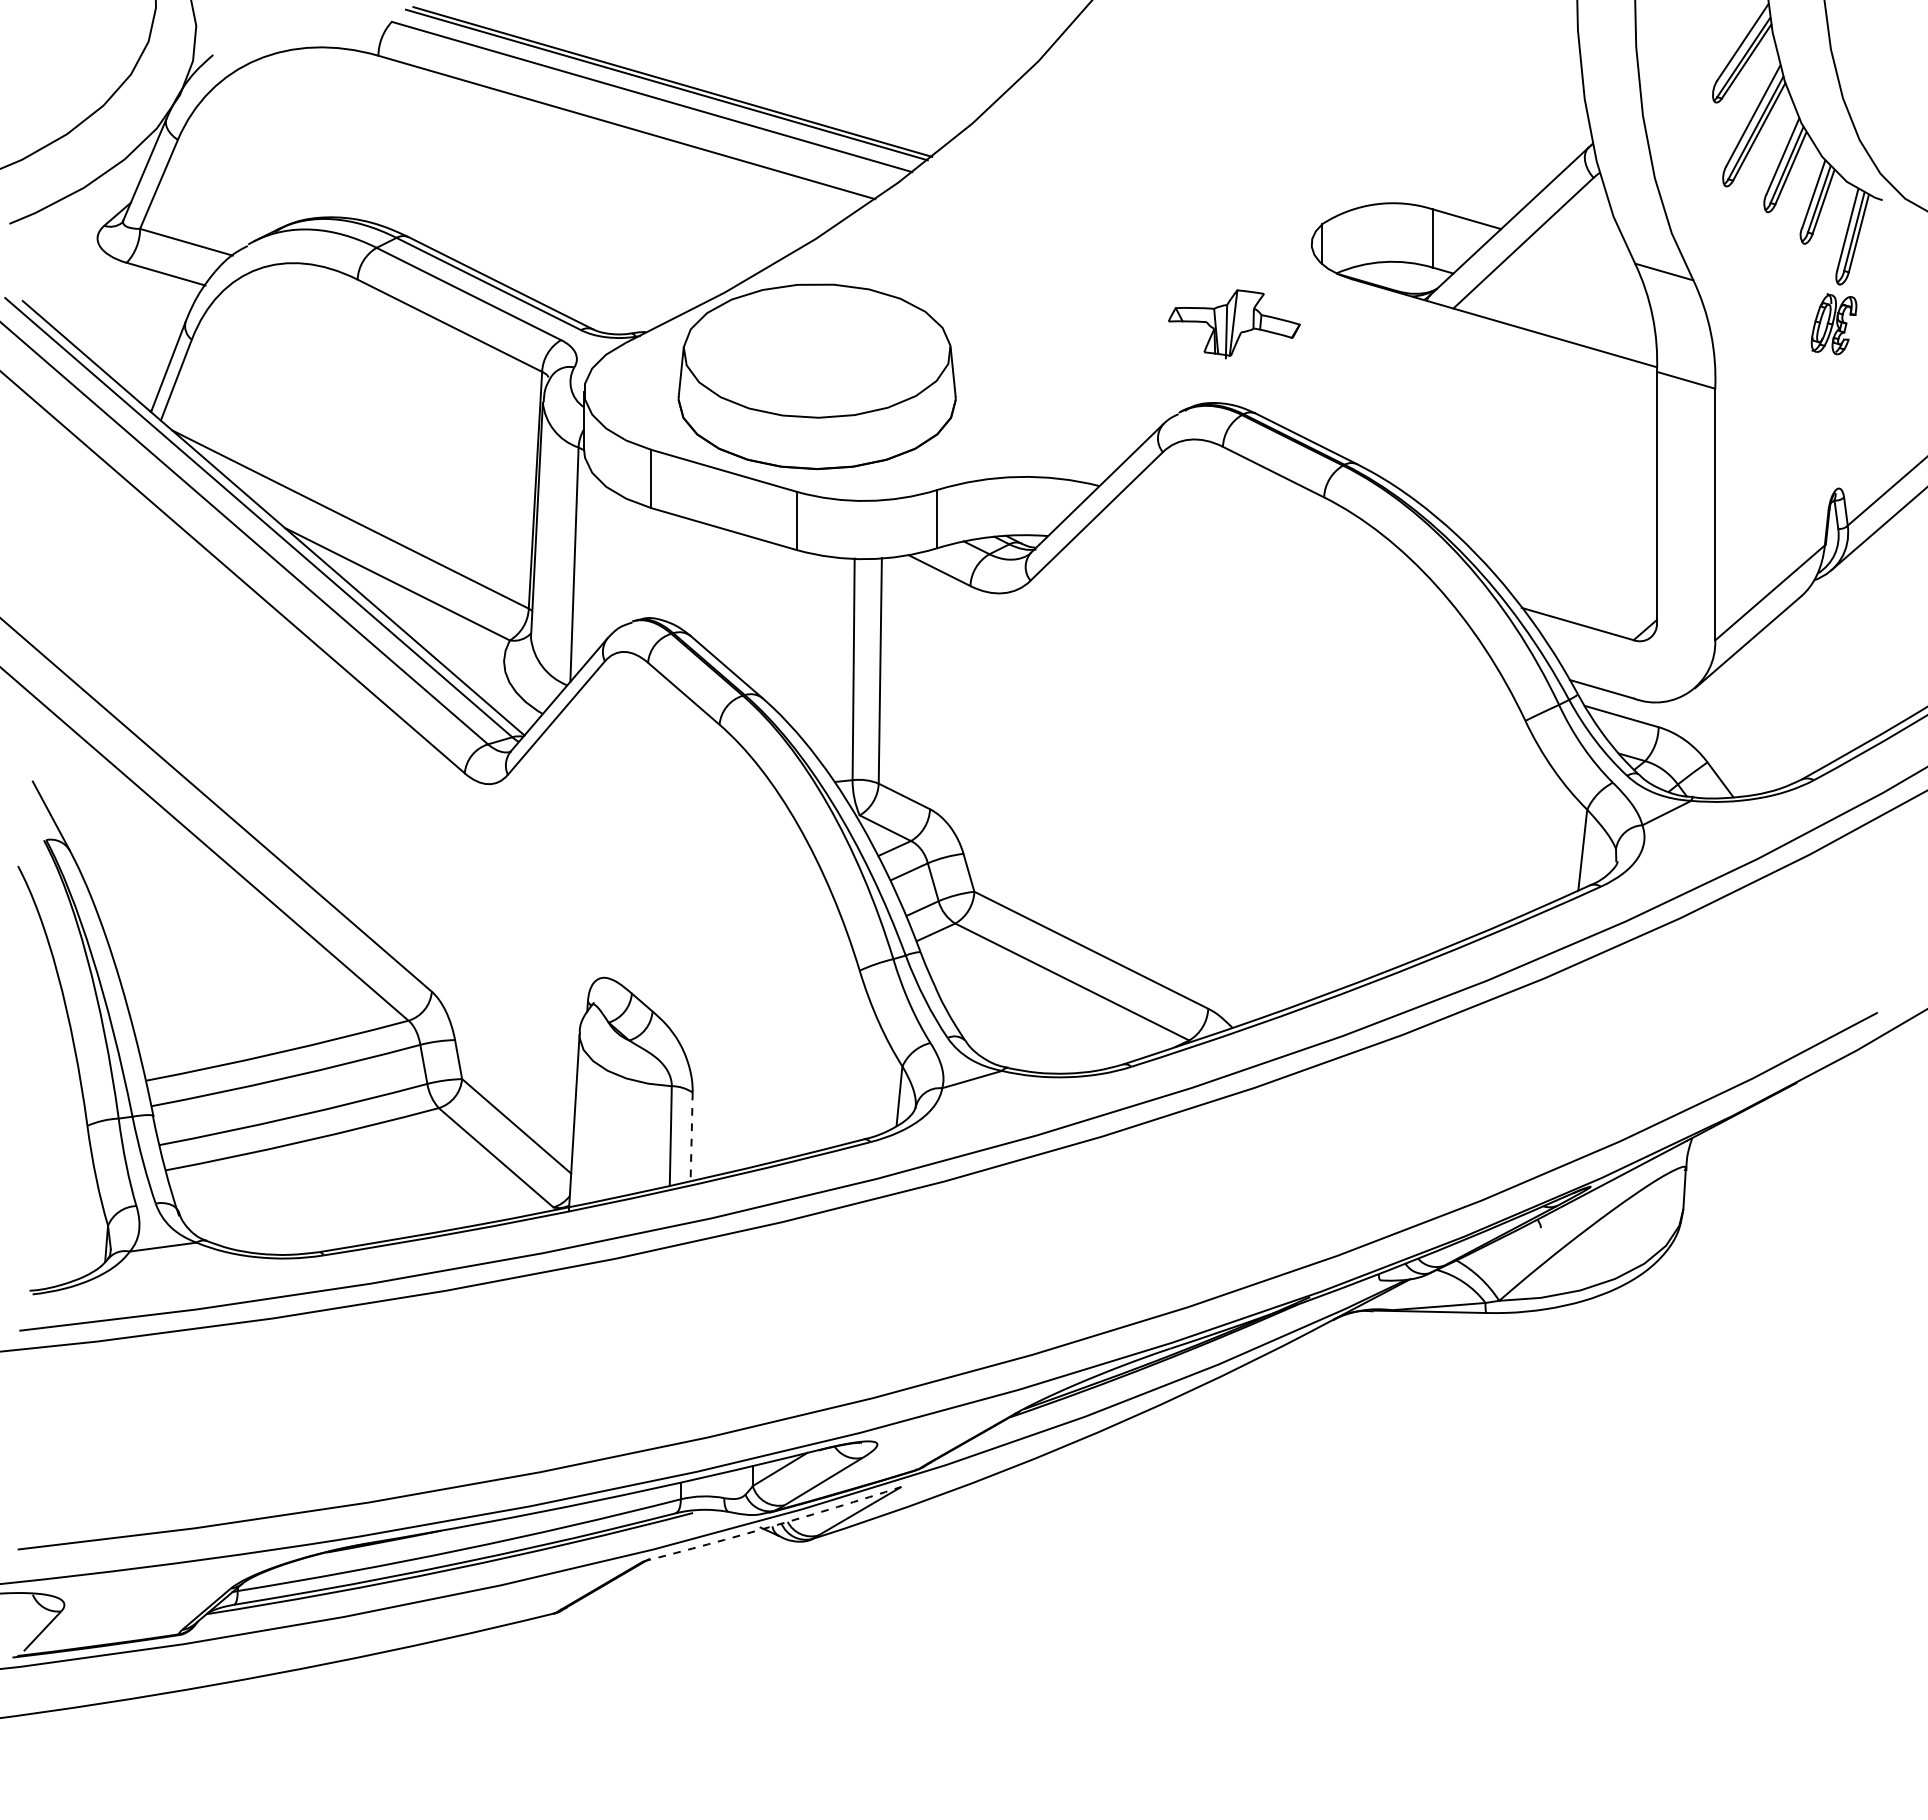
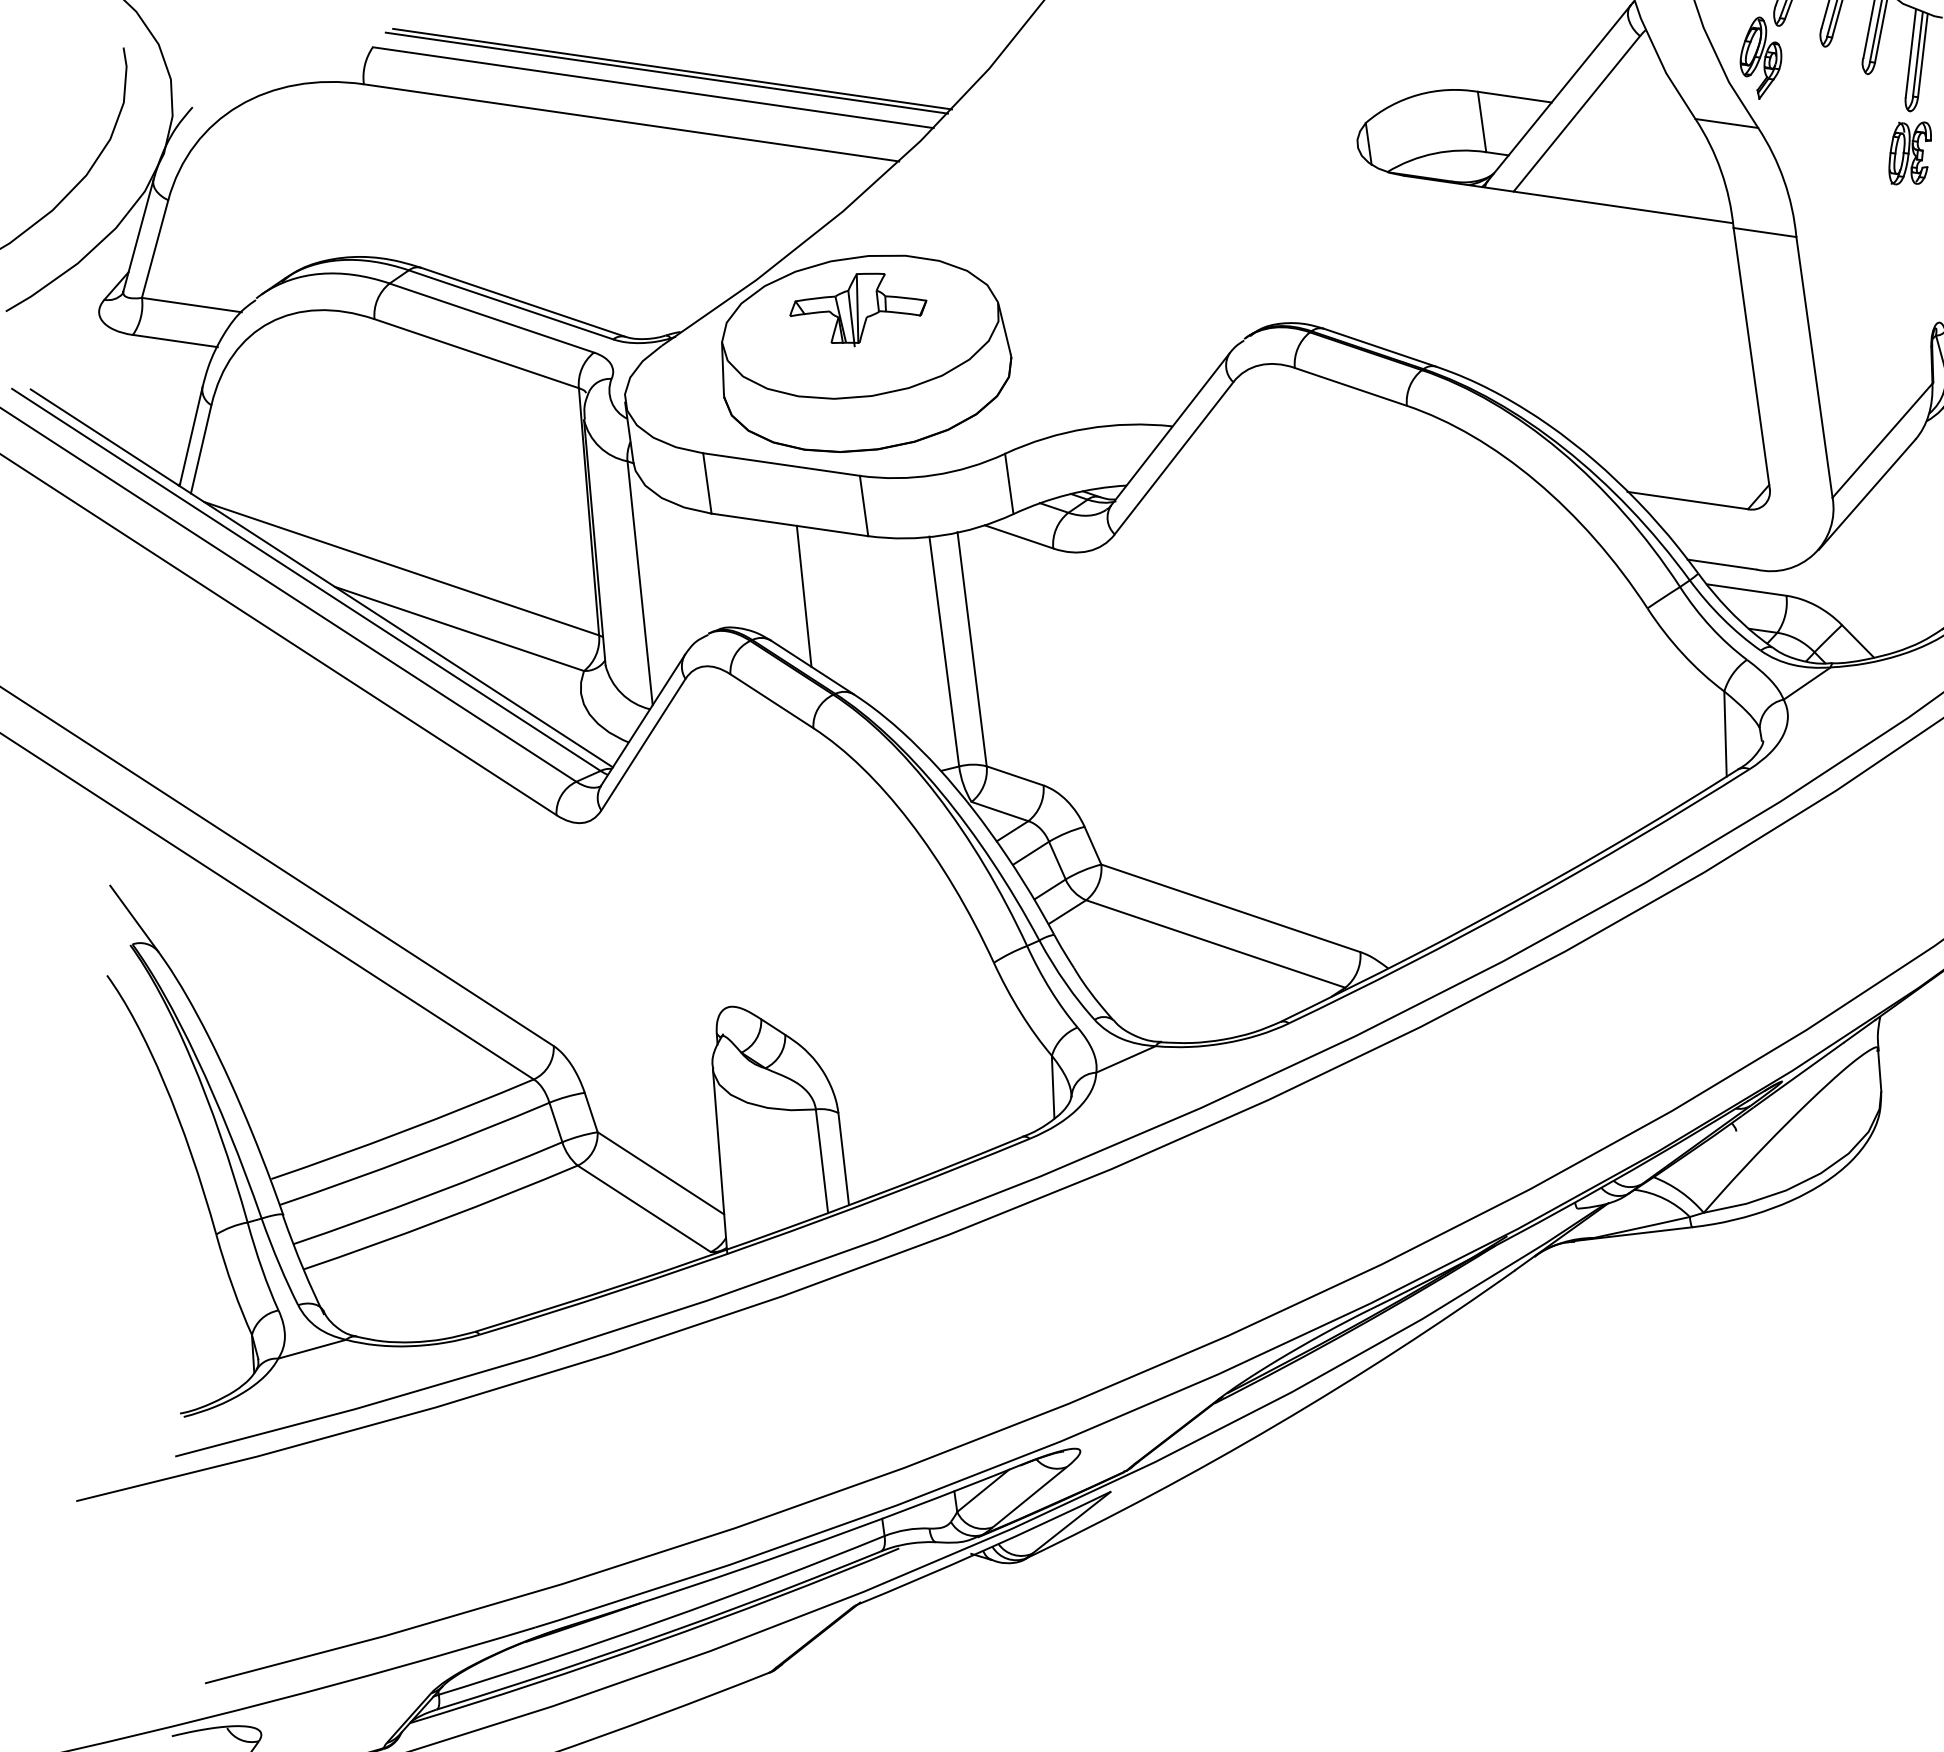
part: (1705, 214) -> (1761, 57), added
part: (1234, 324) -> (858, 309), moved
line: (727, 598) -> (803, 596), added
line: (691, 1137) -> (843, 1159), dashed -> solid
arc: (773, 1526) -> (984, 1550), dashed -> solid

